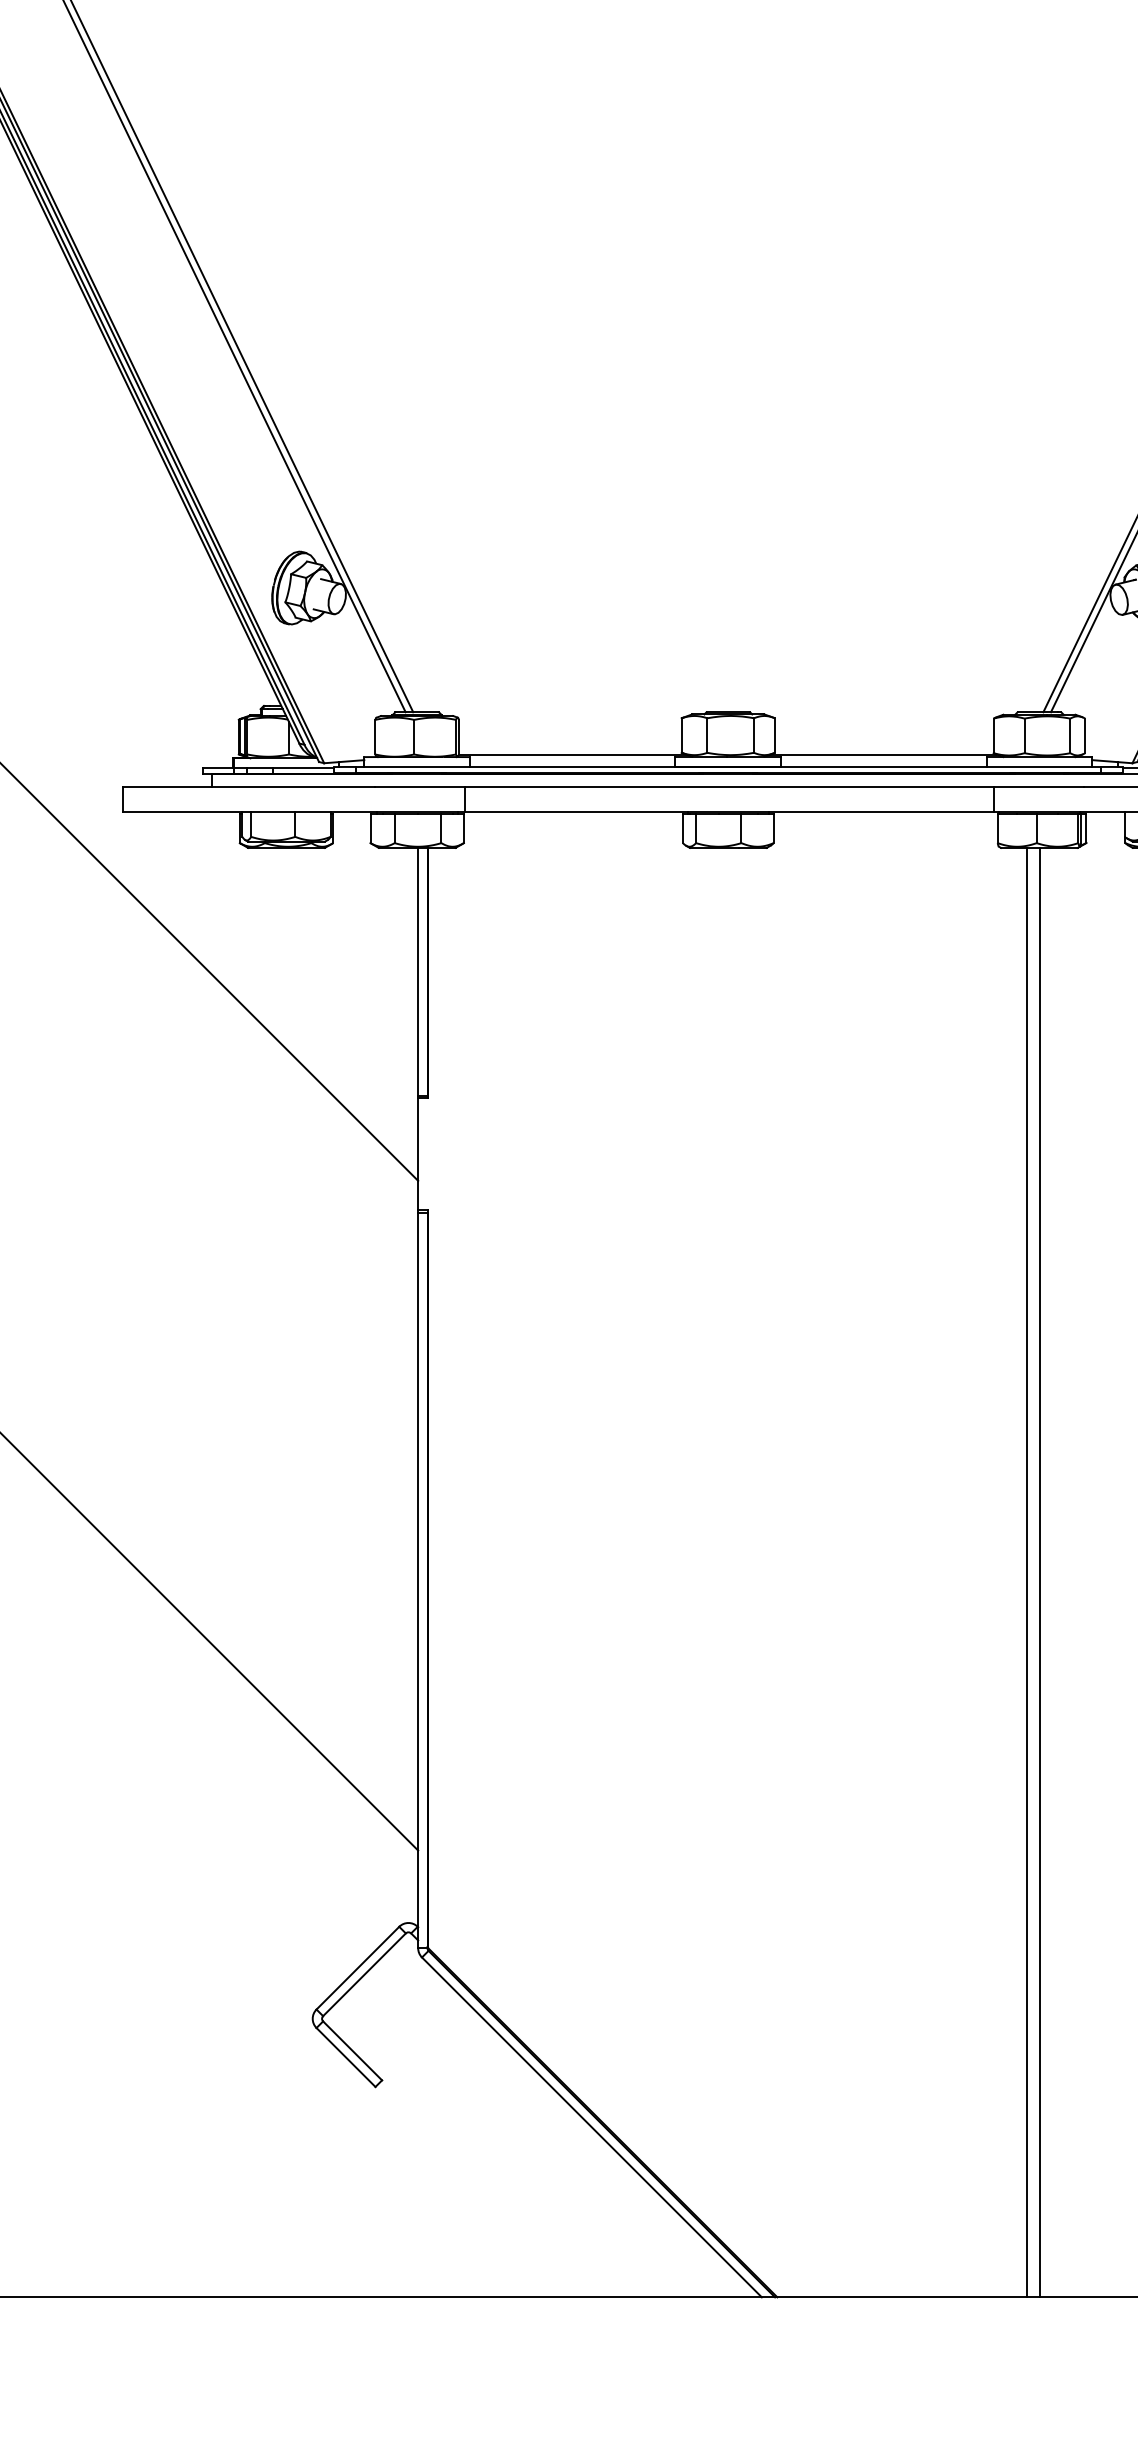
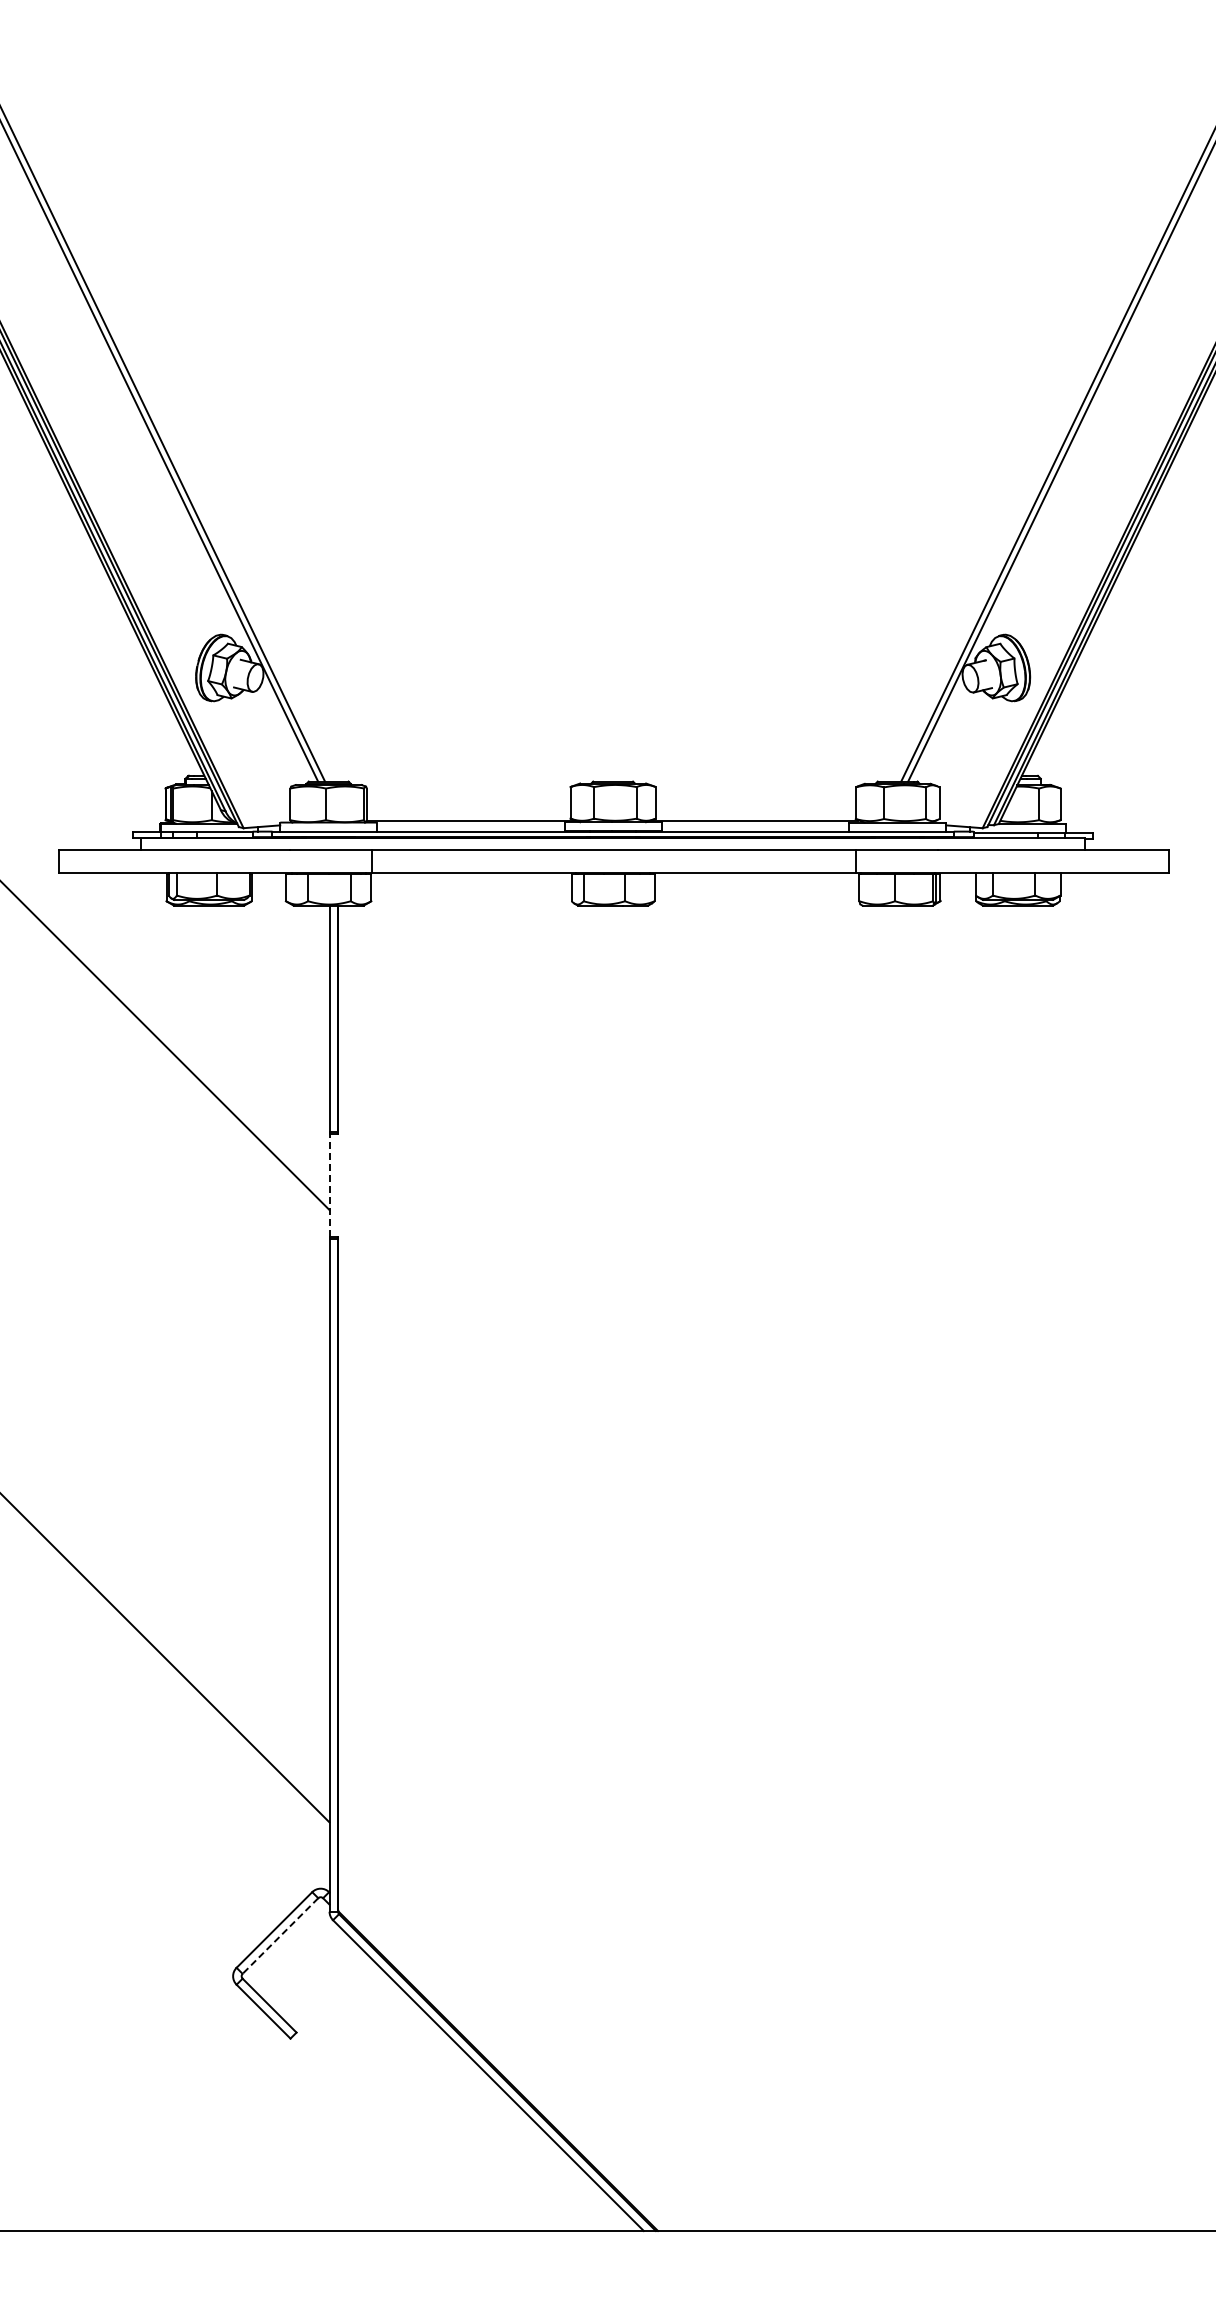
line: (418, 1153) -> (329, 1185), solid -> dashed
line: (1027, 1571) -> (886, 1567), removed
line: (1040, 1571) -> (898, 1567), removed
line: (364, 1975) -> (280, 1936), solid -> dashed

